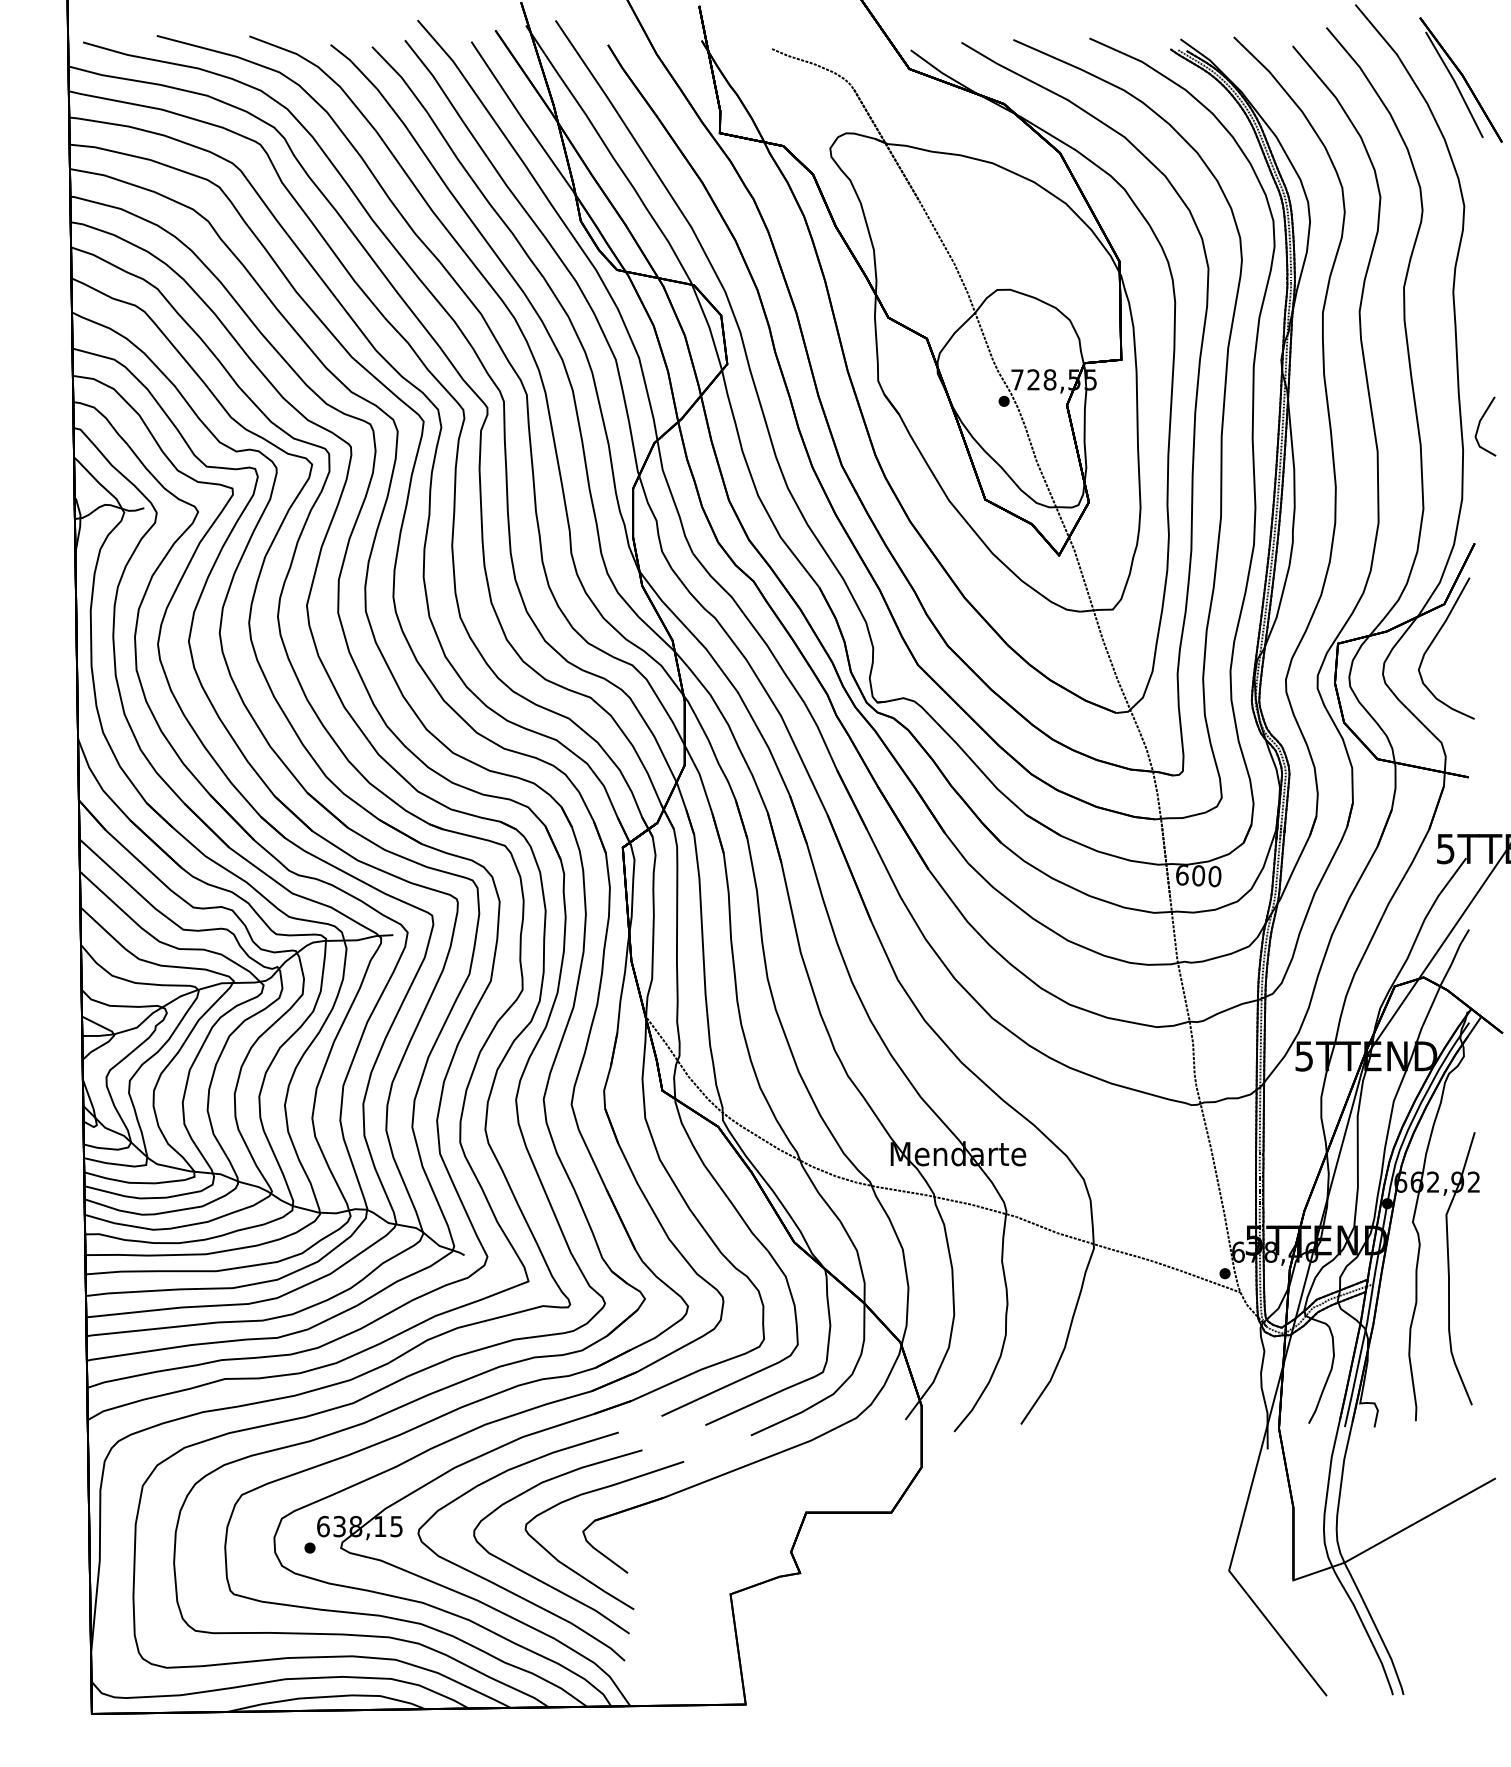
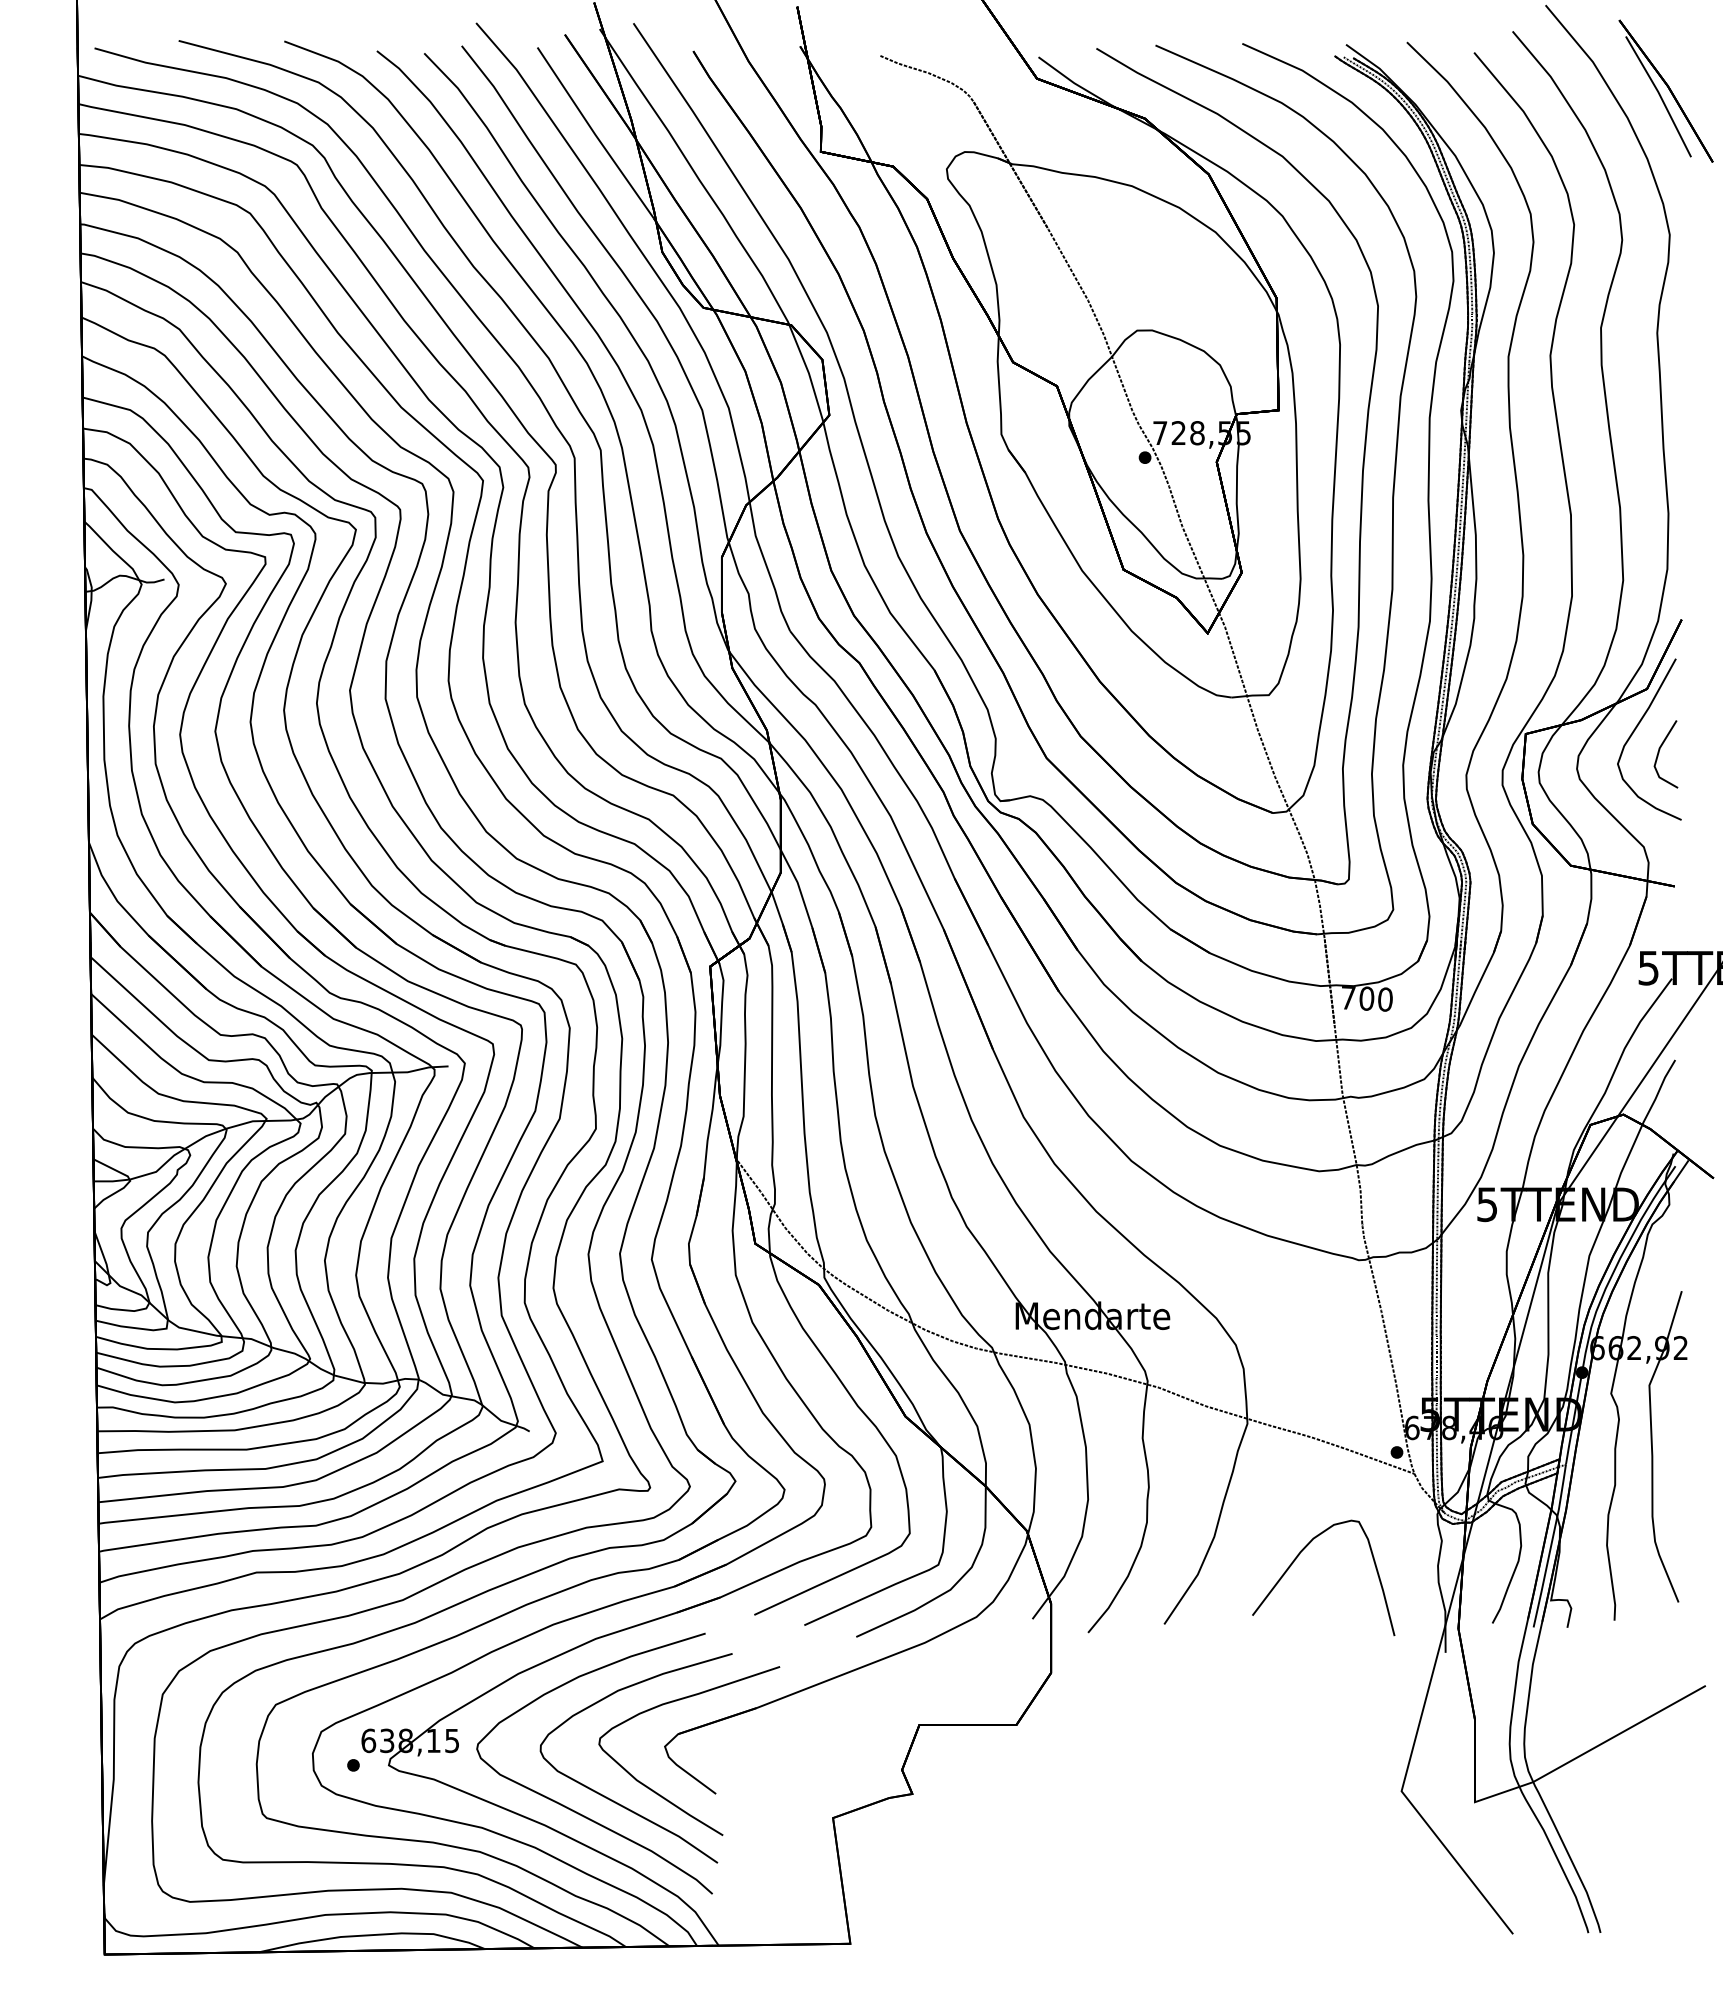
part: (1479, 425) -> (1659, 753), moved
text: (1182, 874) -> (1348, 997), 600 -> 700
curve: (1136, 1367) -> (1296, 1559), added

